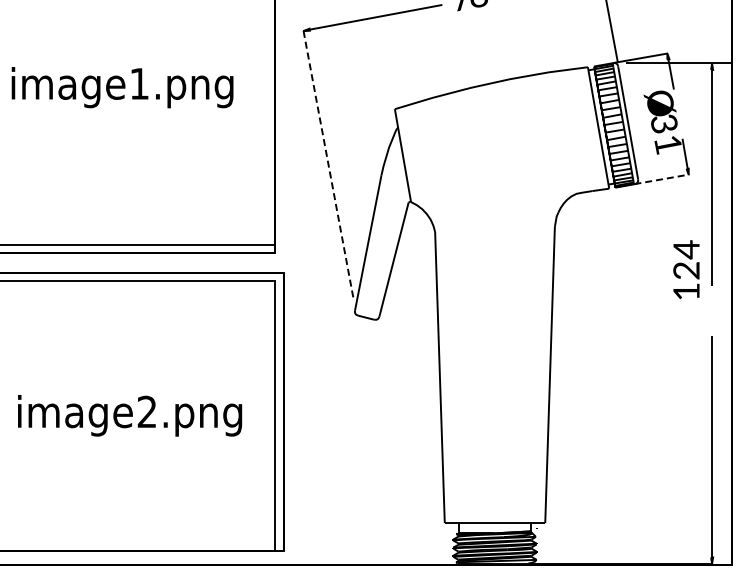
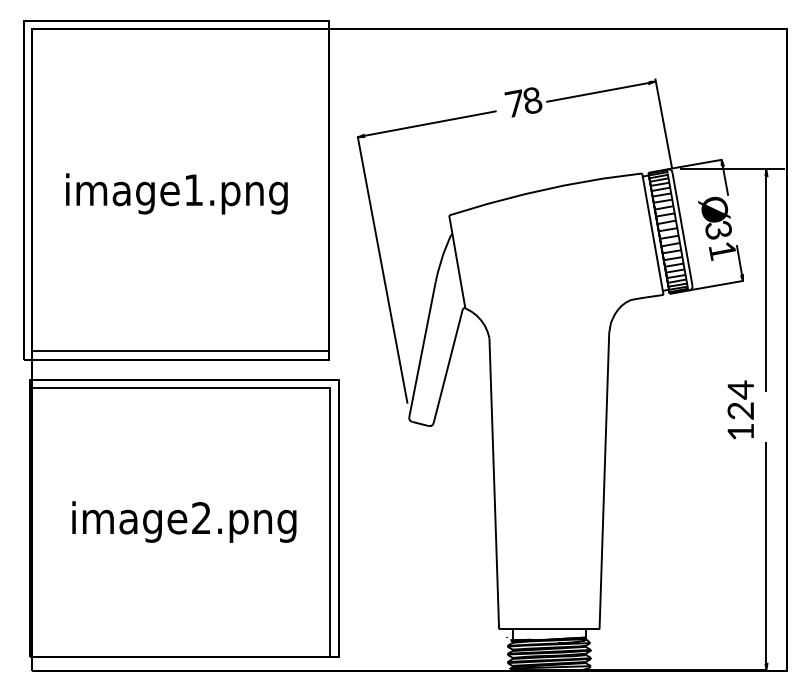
line: (328, 163) -> (382, 269), dashed -> solid
line: (662, 179) -> (716, 285), dashed -> solid
text: (686, 269) -> (740, 409), moved

